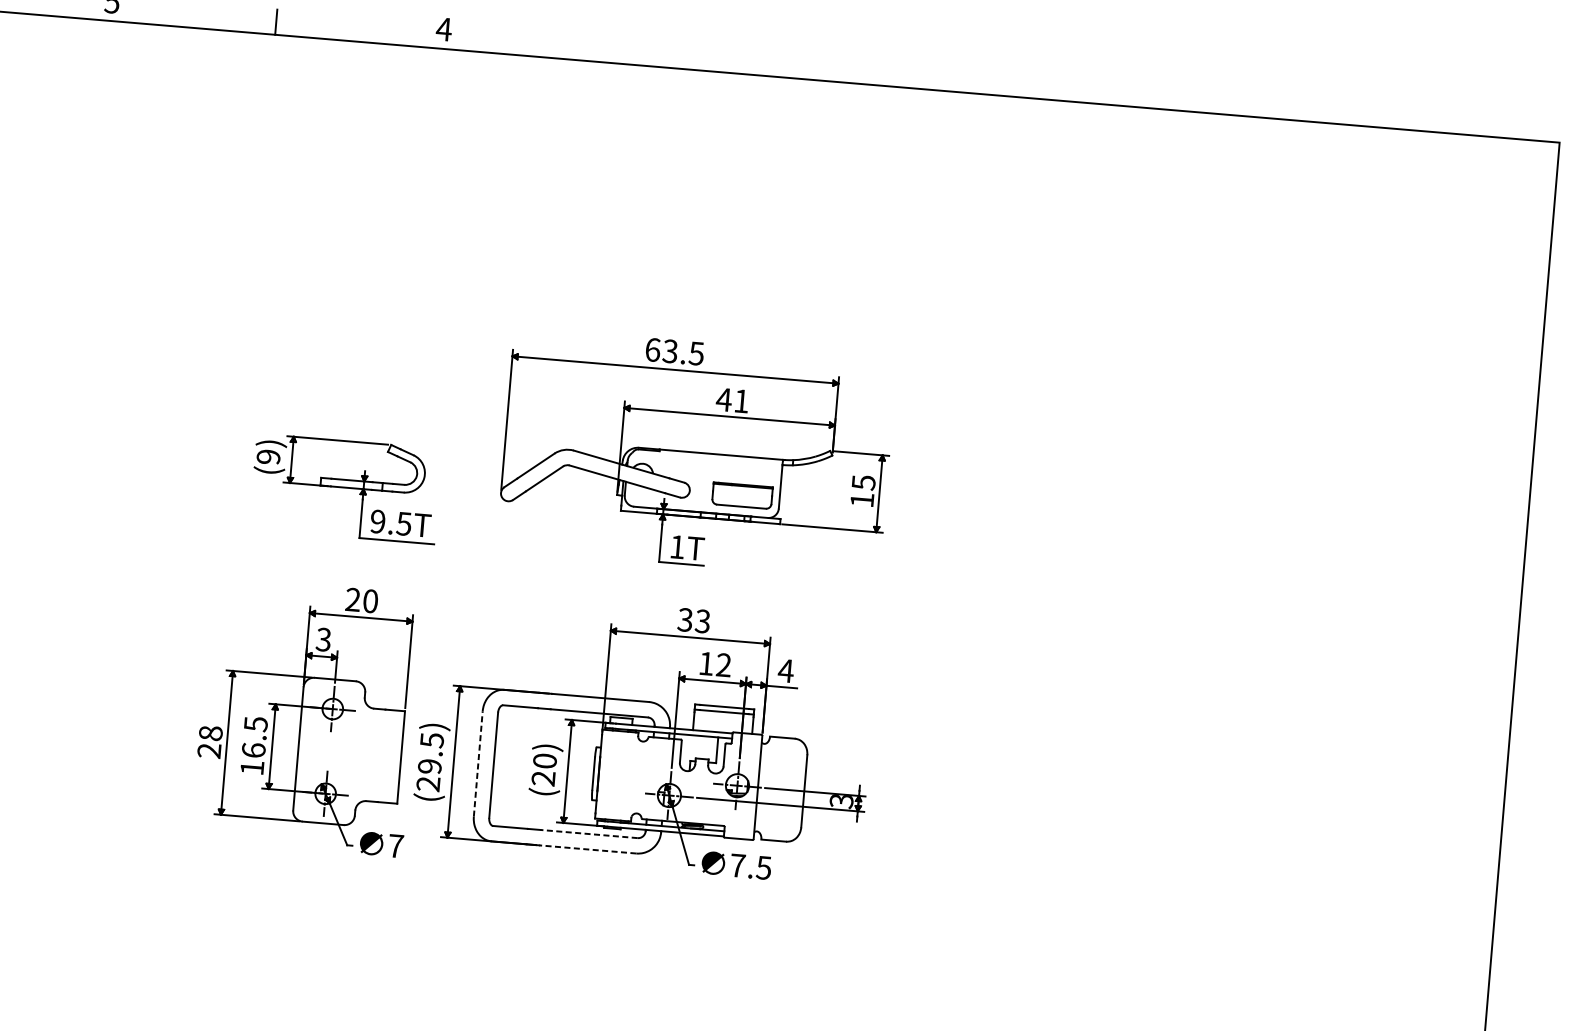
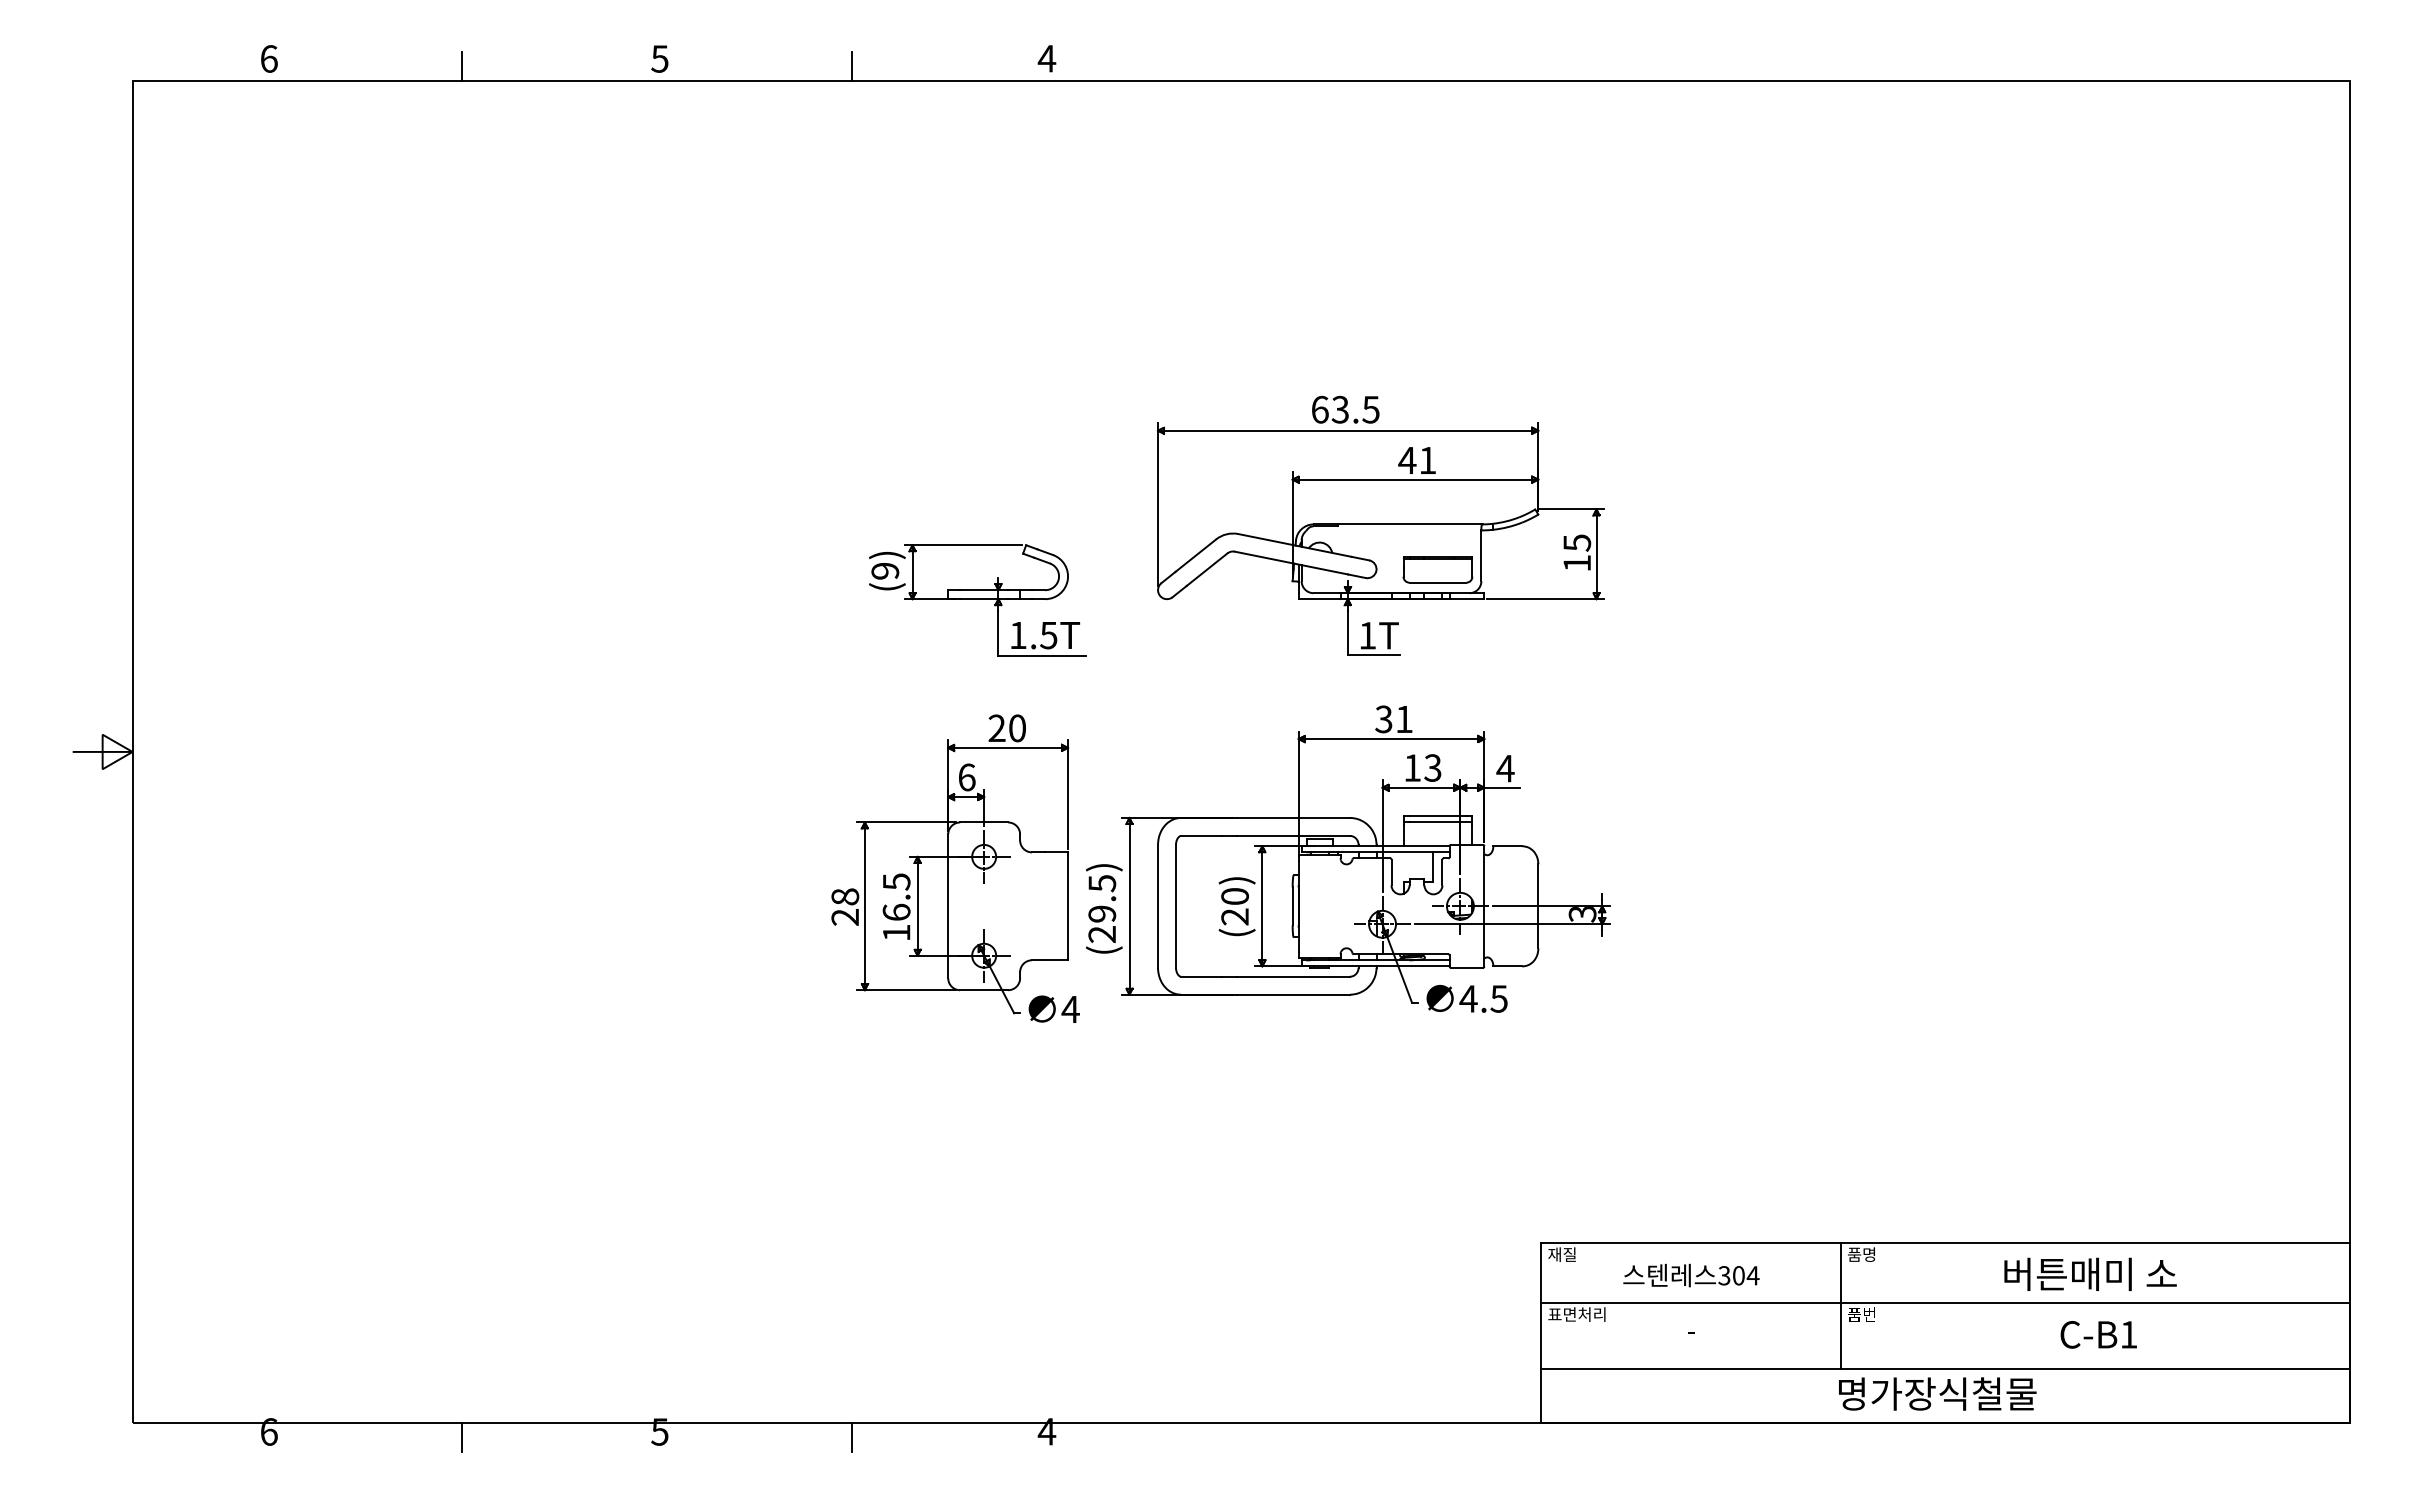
text: (377, 521) -> (1017, 635), 9.5T -> 1.5T
text: (702, 621) -> (1403, 719), 33 -> 31
text: (323, 639) -> (966, 777), 3 -> 6
text: (723, 664) -> (1432, 767), 12 -> 13
line: (478, 763) -> (1158, 905), dashed -> solid
line: (589, 833) -> (1293, 976), dashed -> solid
text: (395, 846) -> (1070, 1009), 7 -> 4
line: (588, 849) -> (1293, 994), dashed -> solid
text: (737, 865) -> (1468, 998), 7.5 -> 4.5

